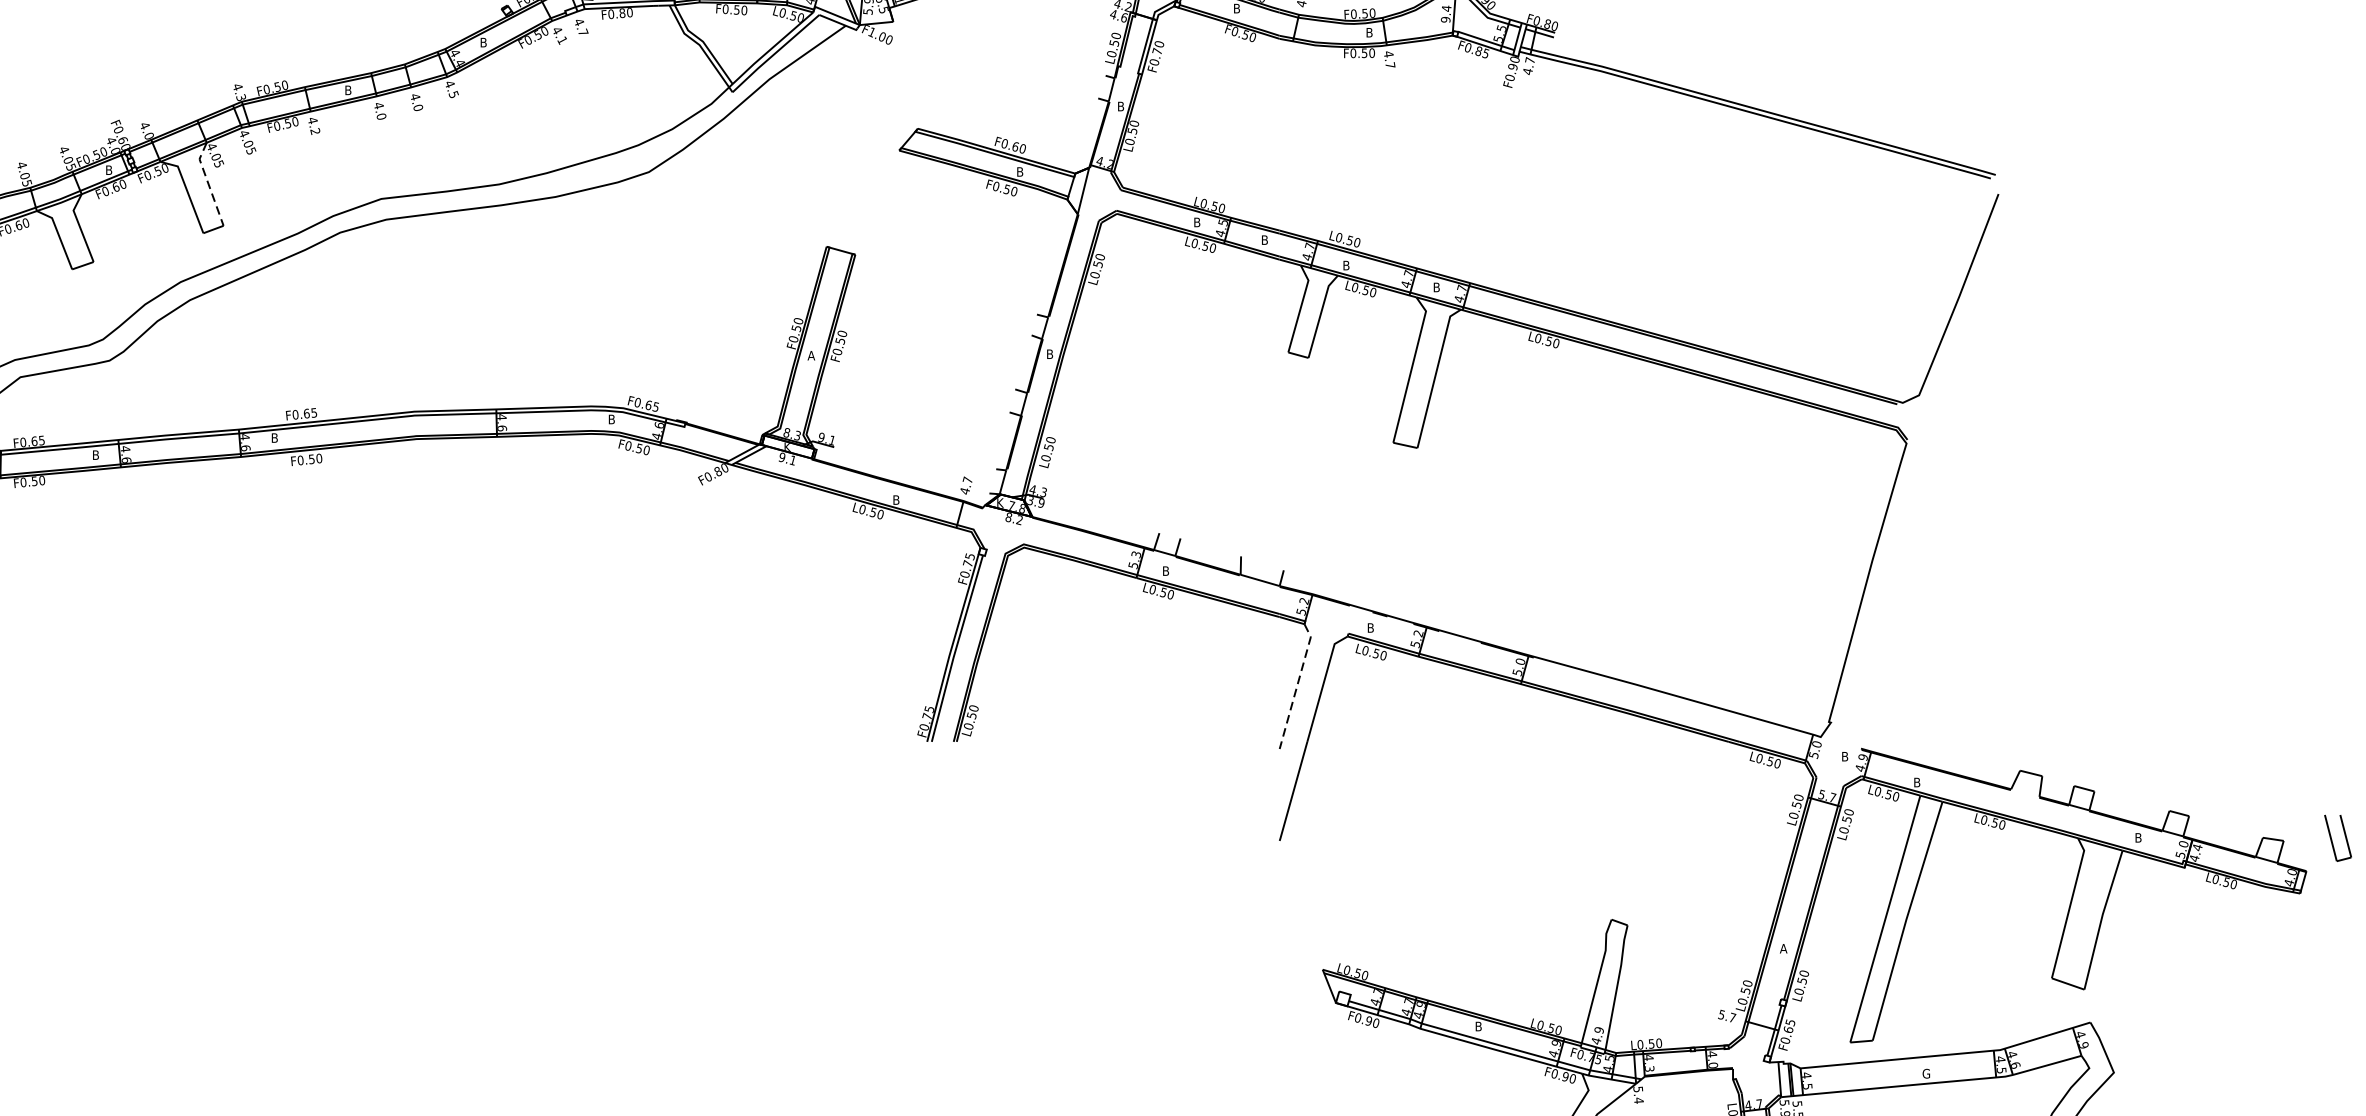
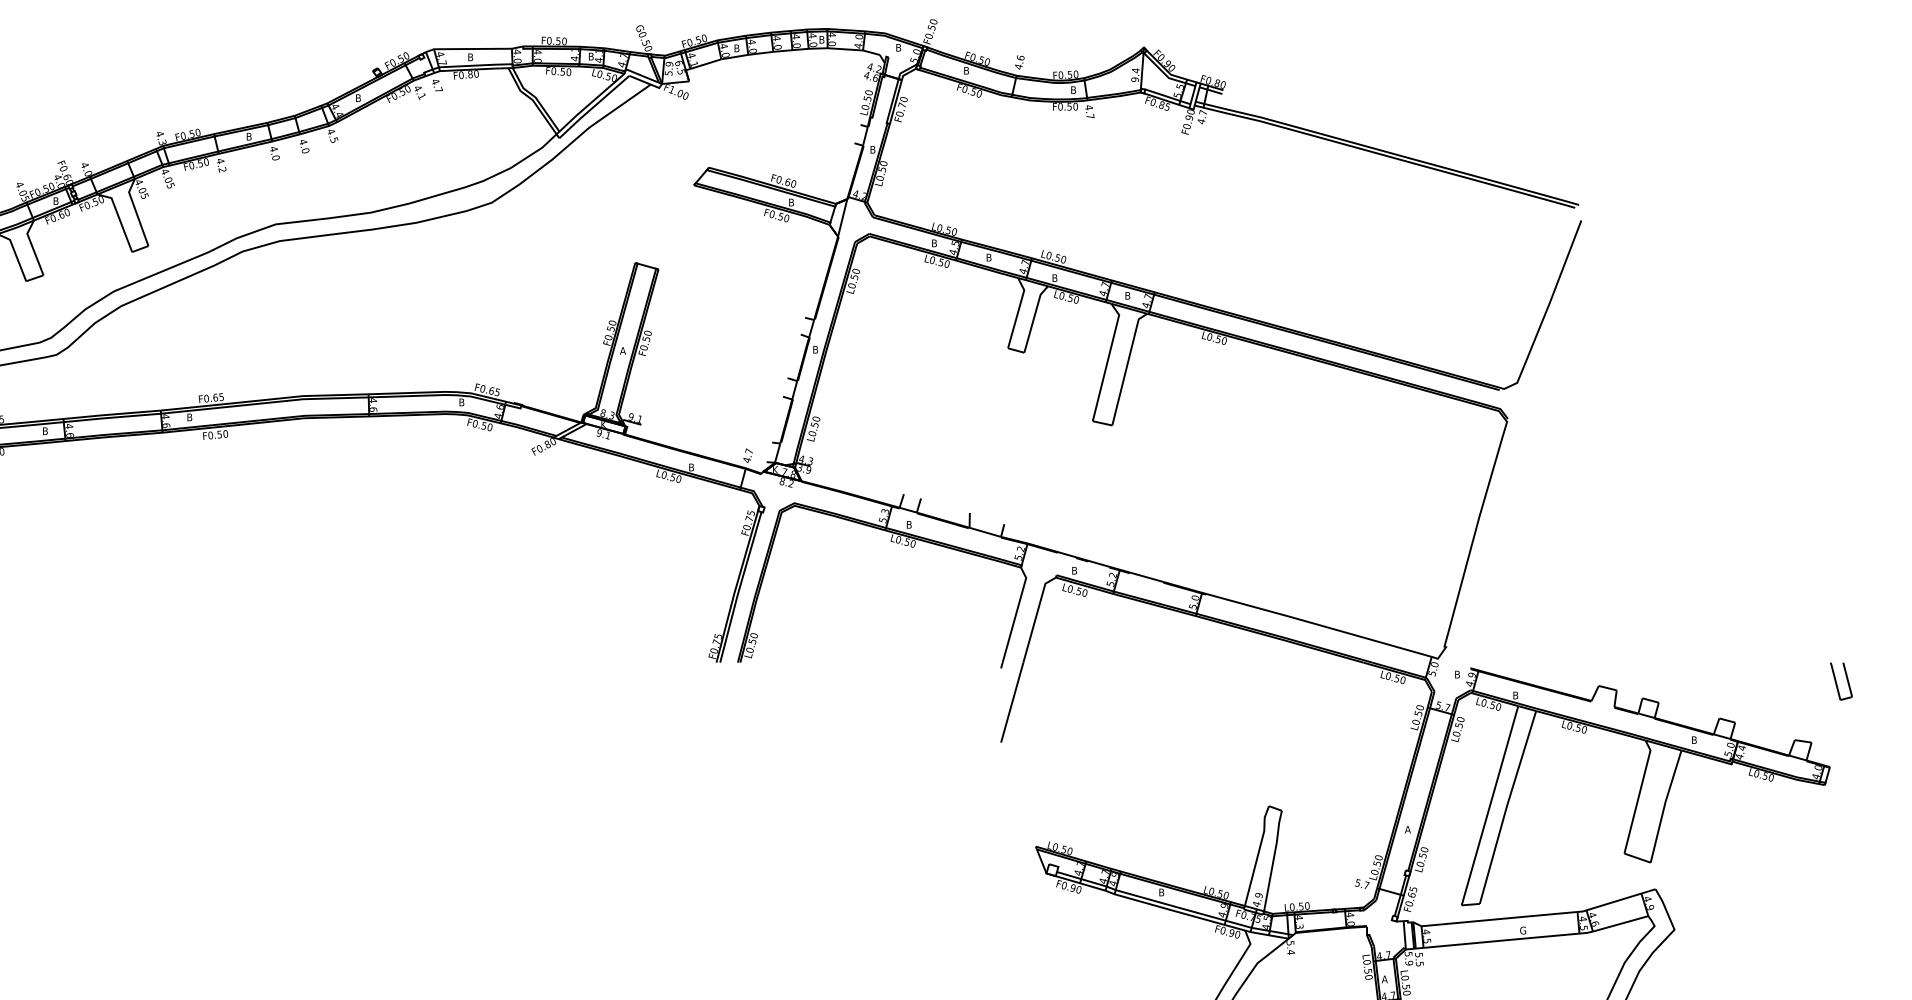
line: (208, 182) -> (136, 211), dashed -> solid
line: (1298, 682) -> (1016, 614), dashed -> solid
part: (2338, 838) -> (1841, 681), moved

